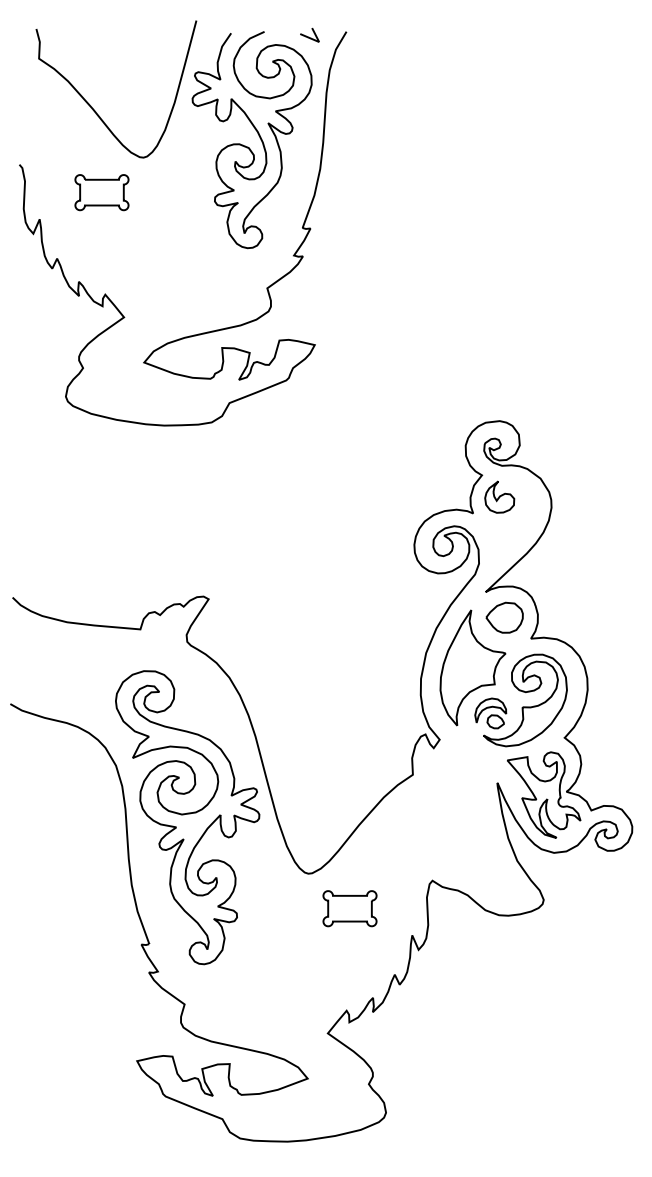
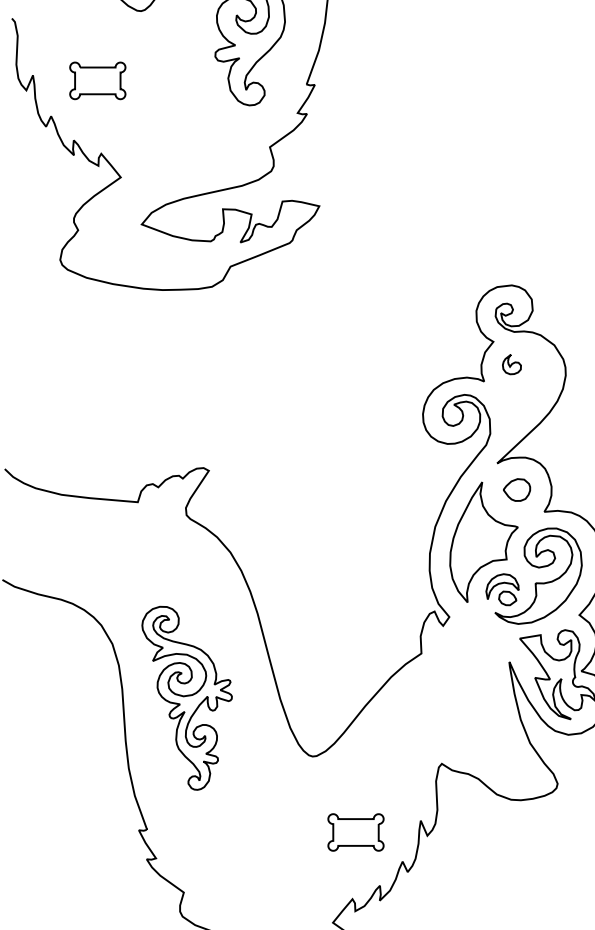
part: (101, 192) -> (97, 80), moved
part: (499, 496) -> (511, 363), size x0.6
part: (504, 617) -> (516, 489), size x0.7
part: (187, 817) -> (186, 698), size x0.6
part: (349, 908) -> (355, 832), moved

